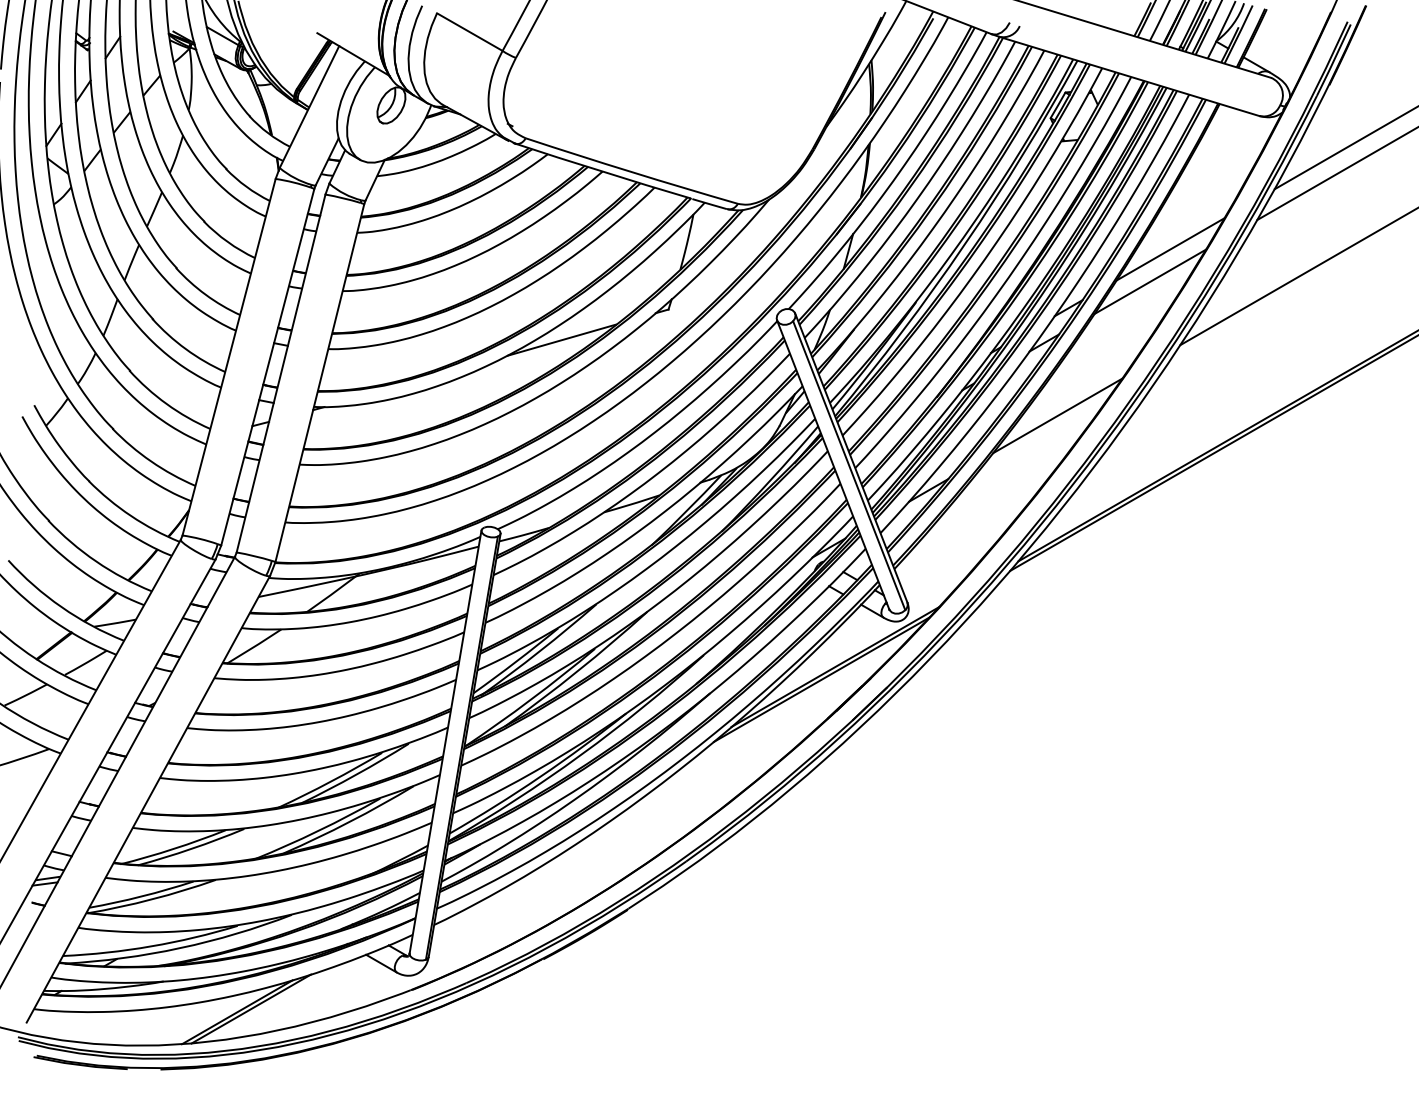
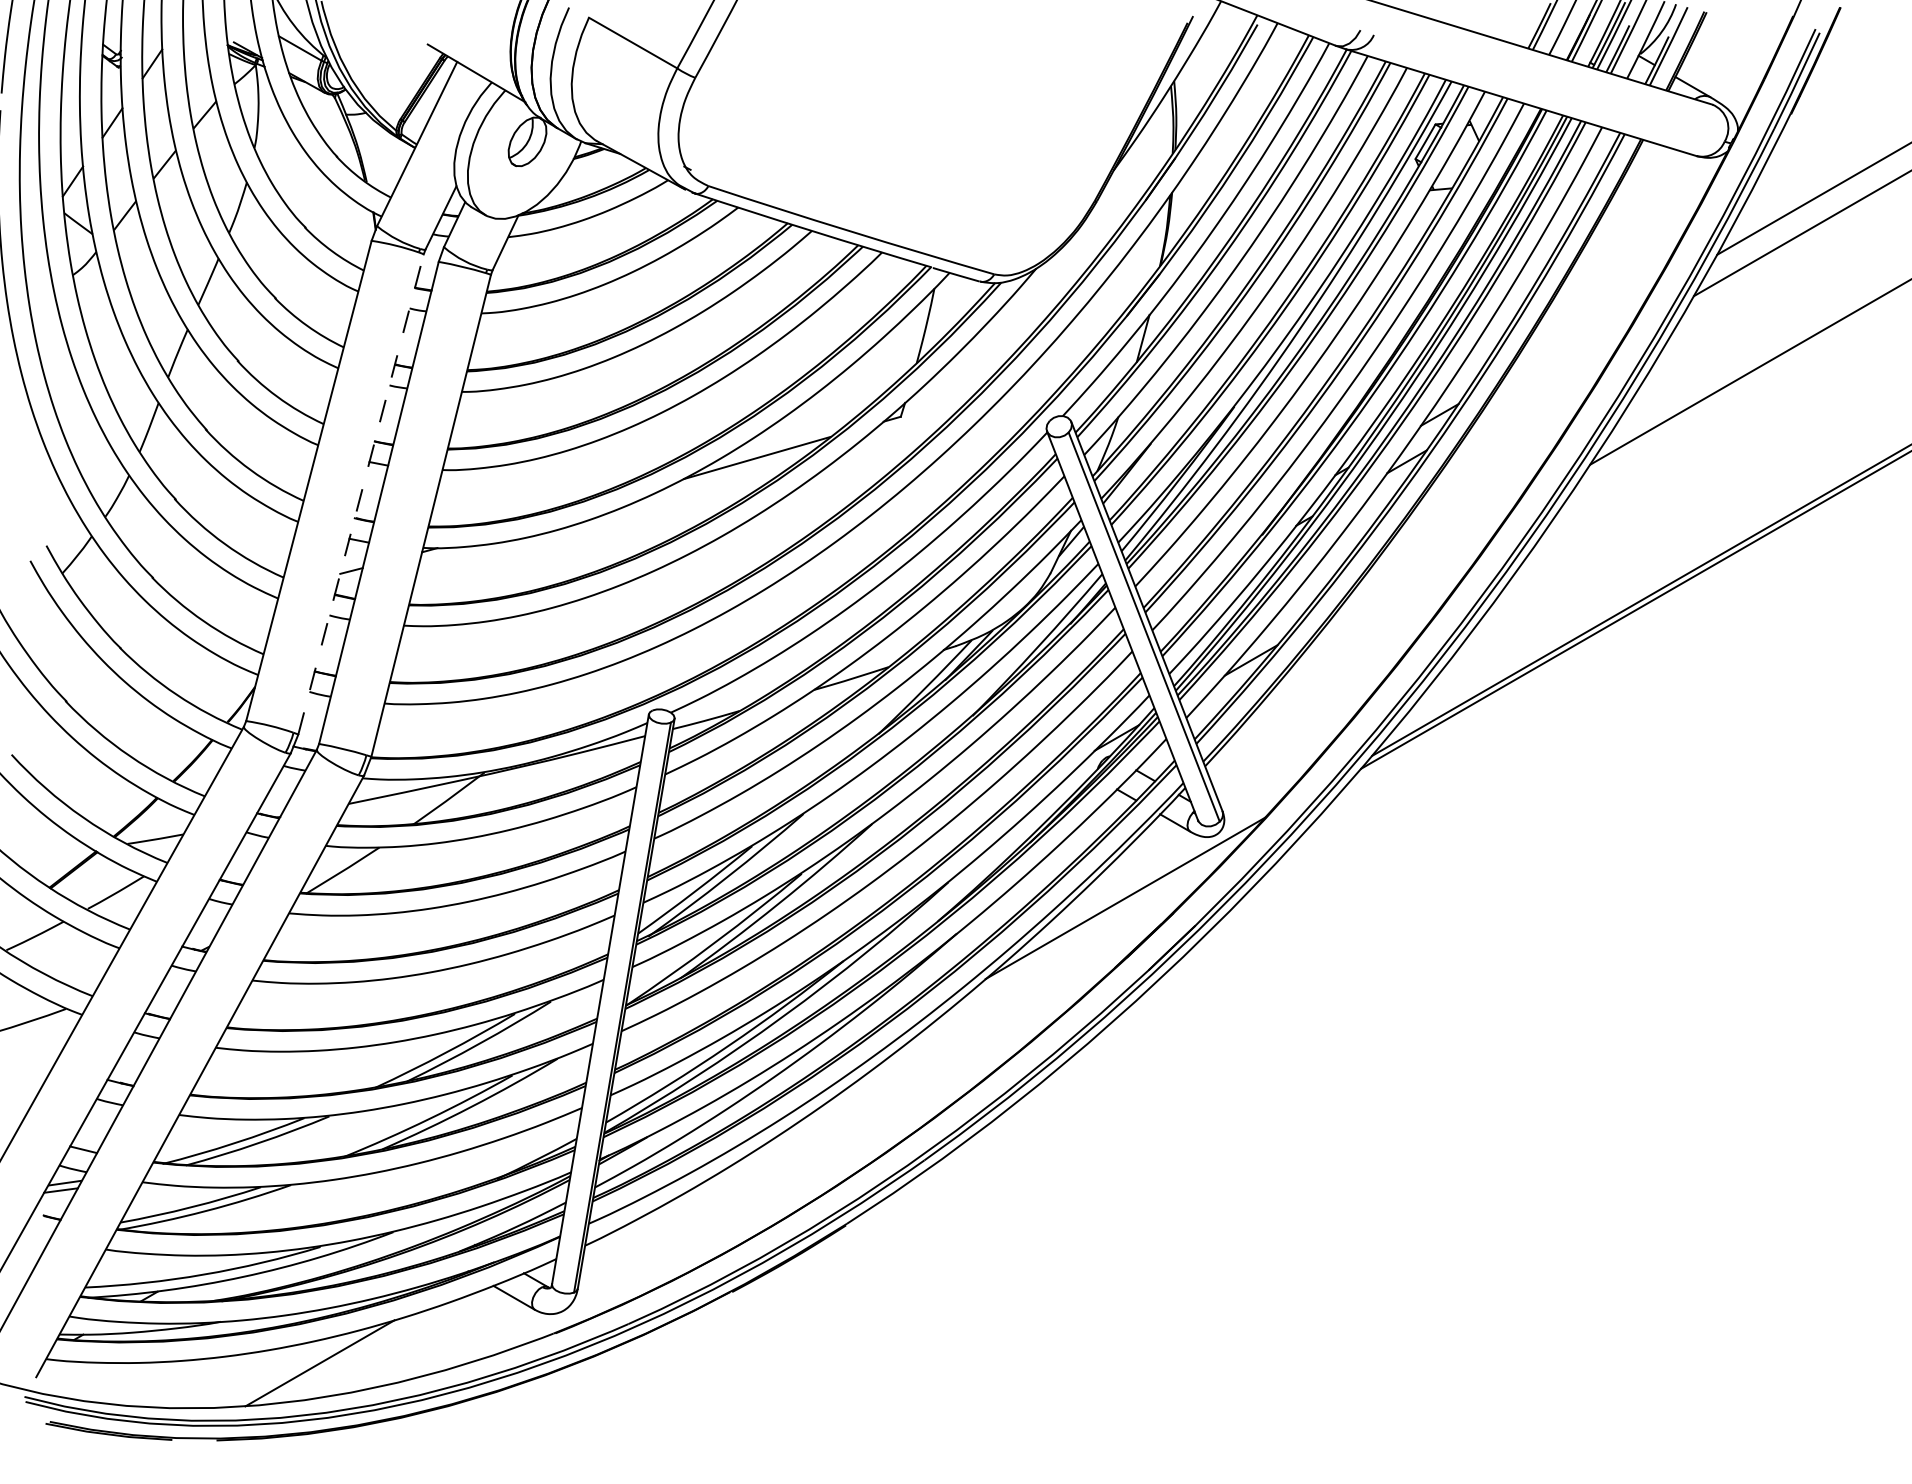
line: (1170, 249) -> (1577, 335), removed
line: (1150, 281) -> (1549, 379), removed
line: (268, 367) -> (361, 494), solid -> dashed
line: (1057, 415) -> (1424, 559), removed
line: (821, 679) -> (1107, 915), removed
line: (251, 1008) -> (338, 1358), removed

